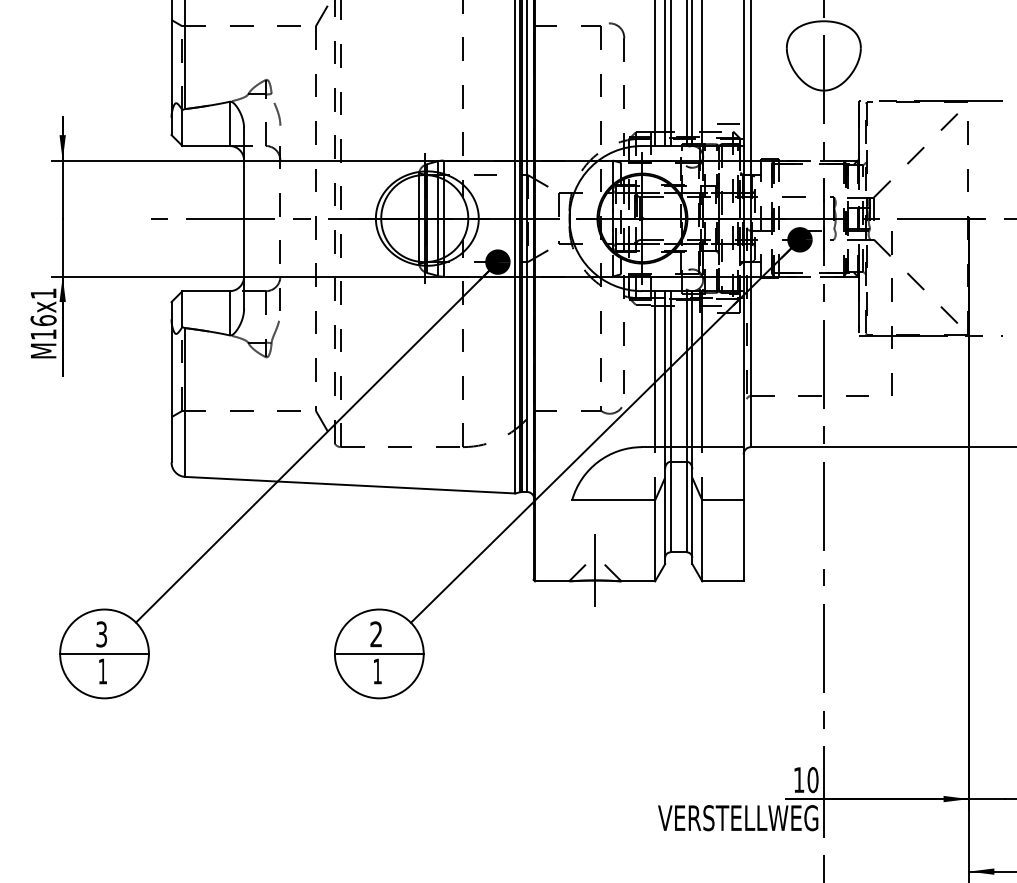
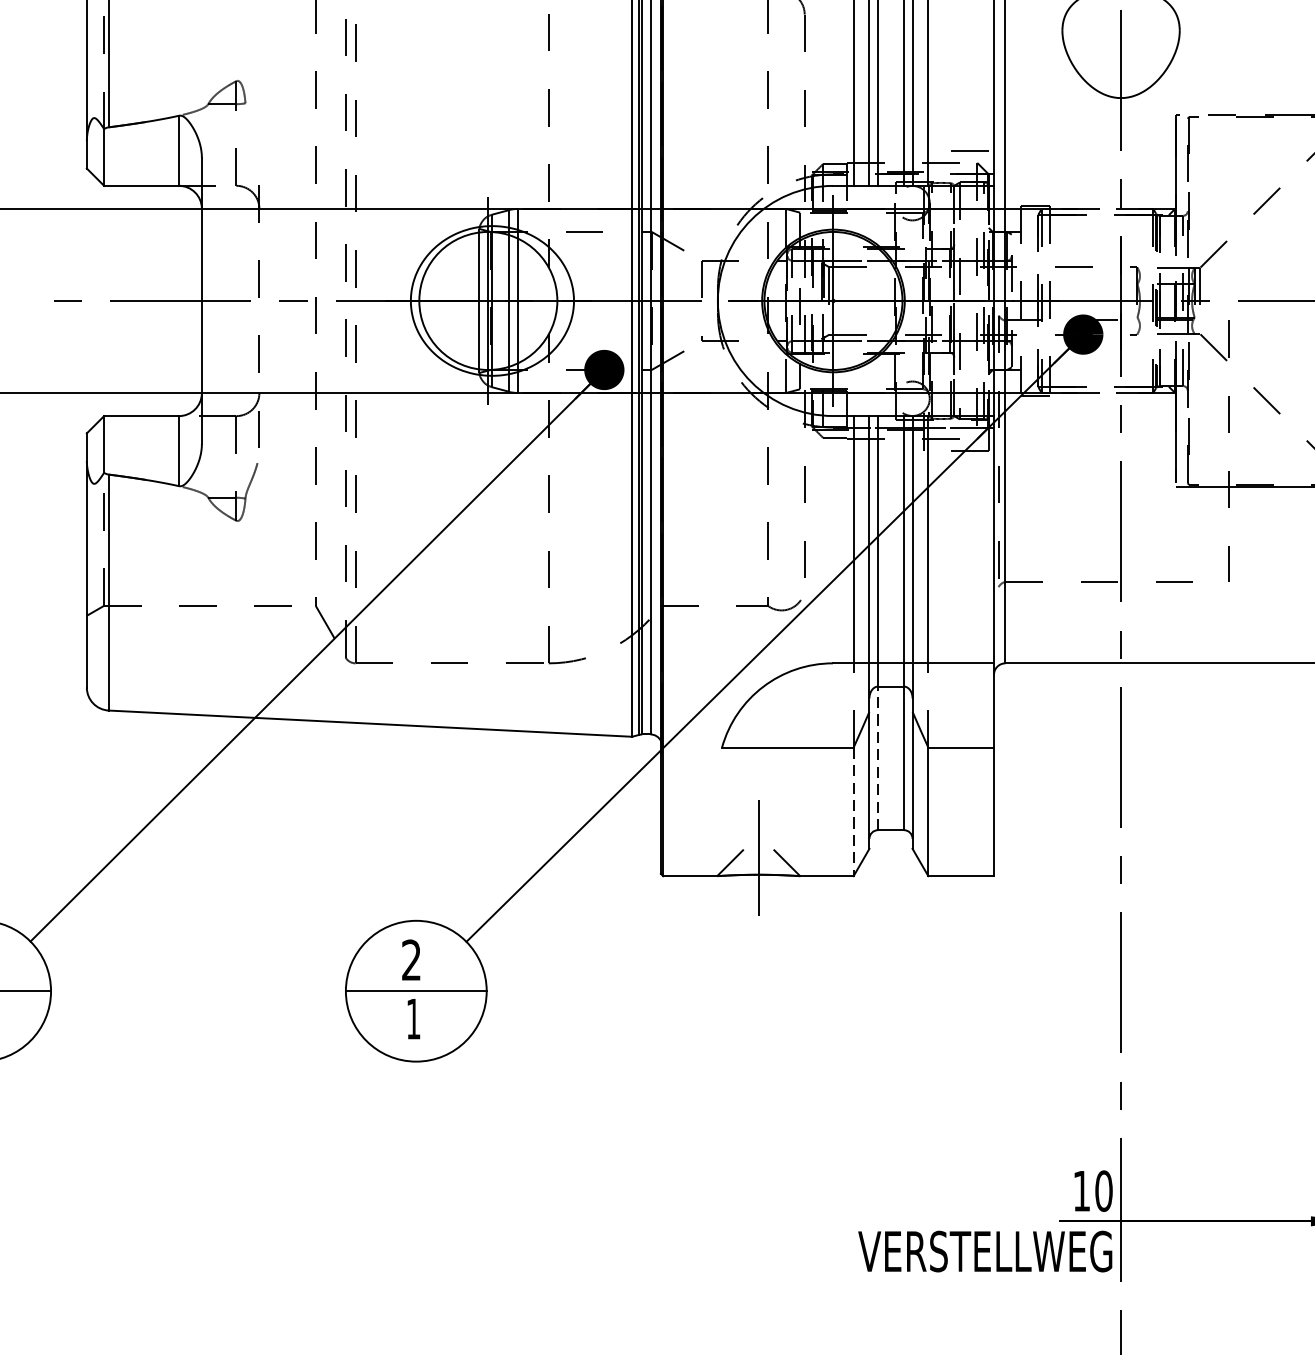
curve: (277, 113) -> (254, 134), removed
line: (670, 506) -> (877, 757), solid -> dashed
line: (655, 540) -> (854, 811), solid -> dashed

